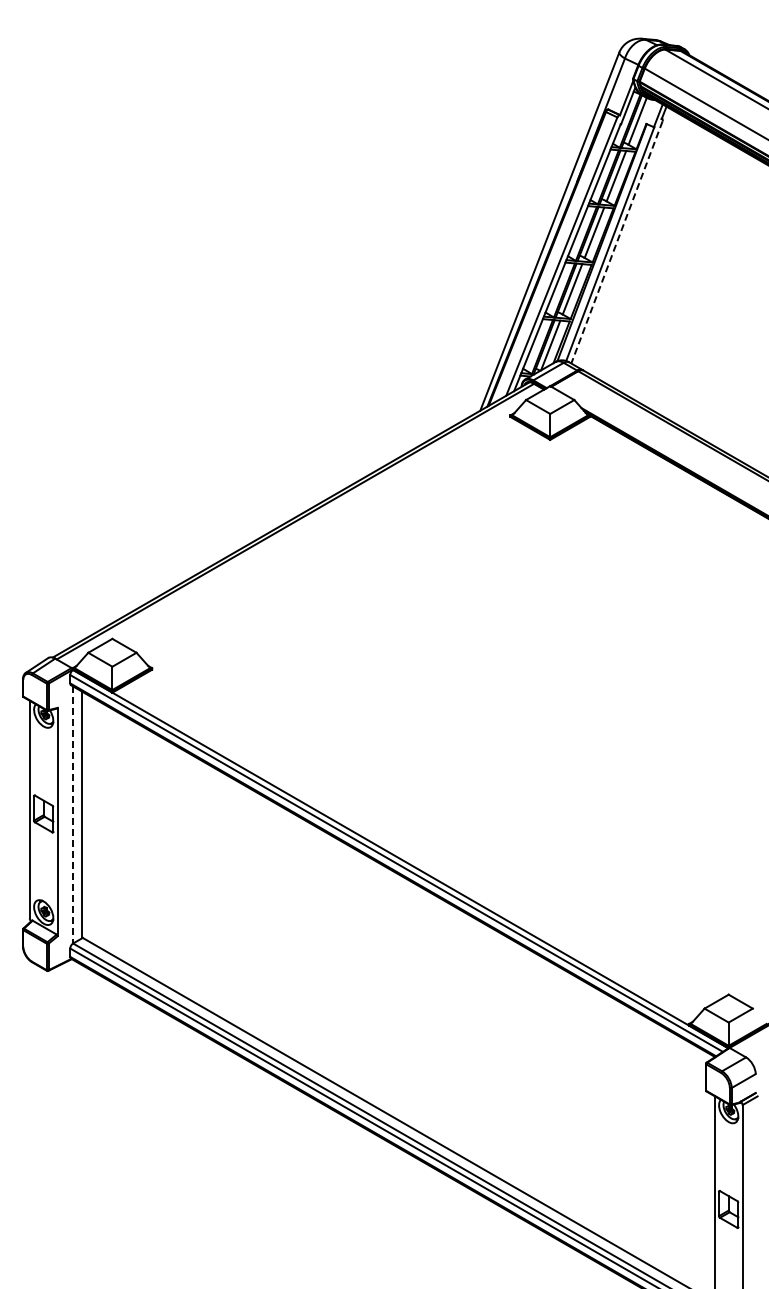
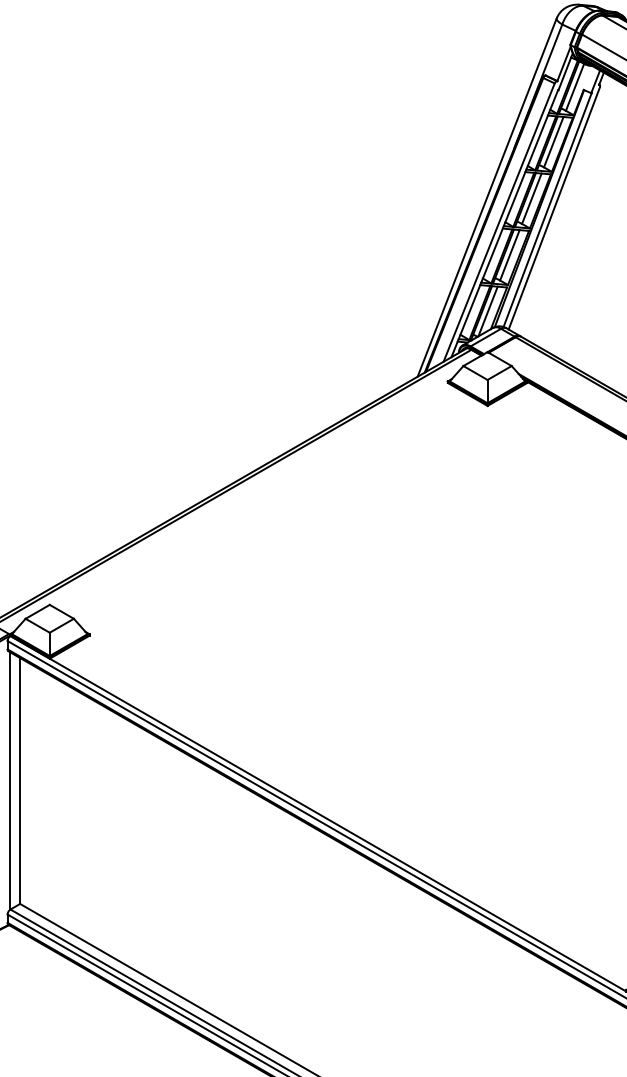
line: (616, 242) -> (553, 208), dashed -> solid
line: (72, 815) -> (9, 781), dashed -> solid

